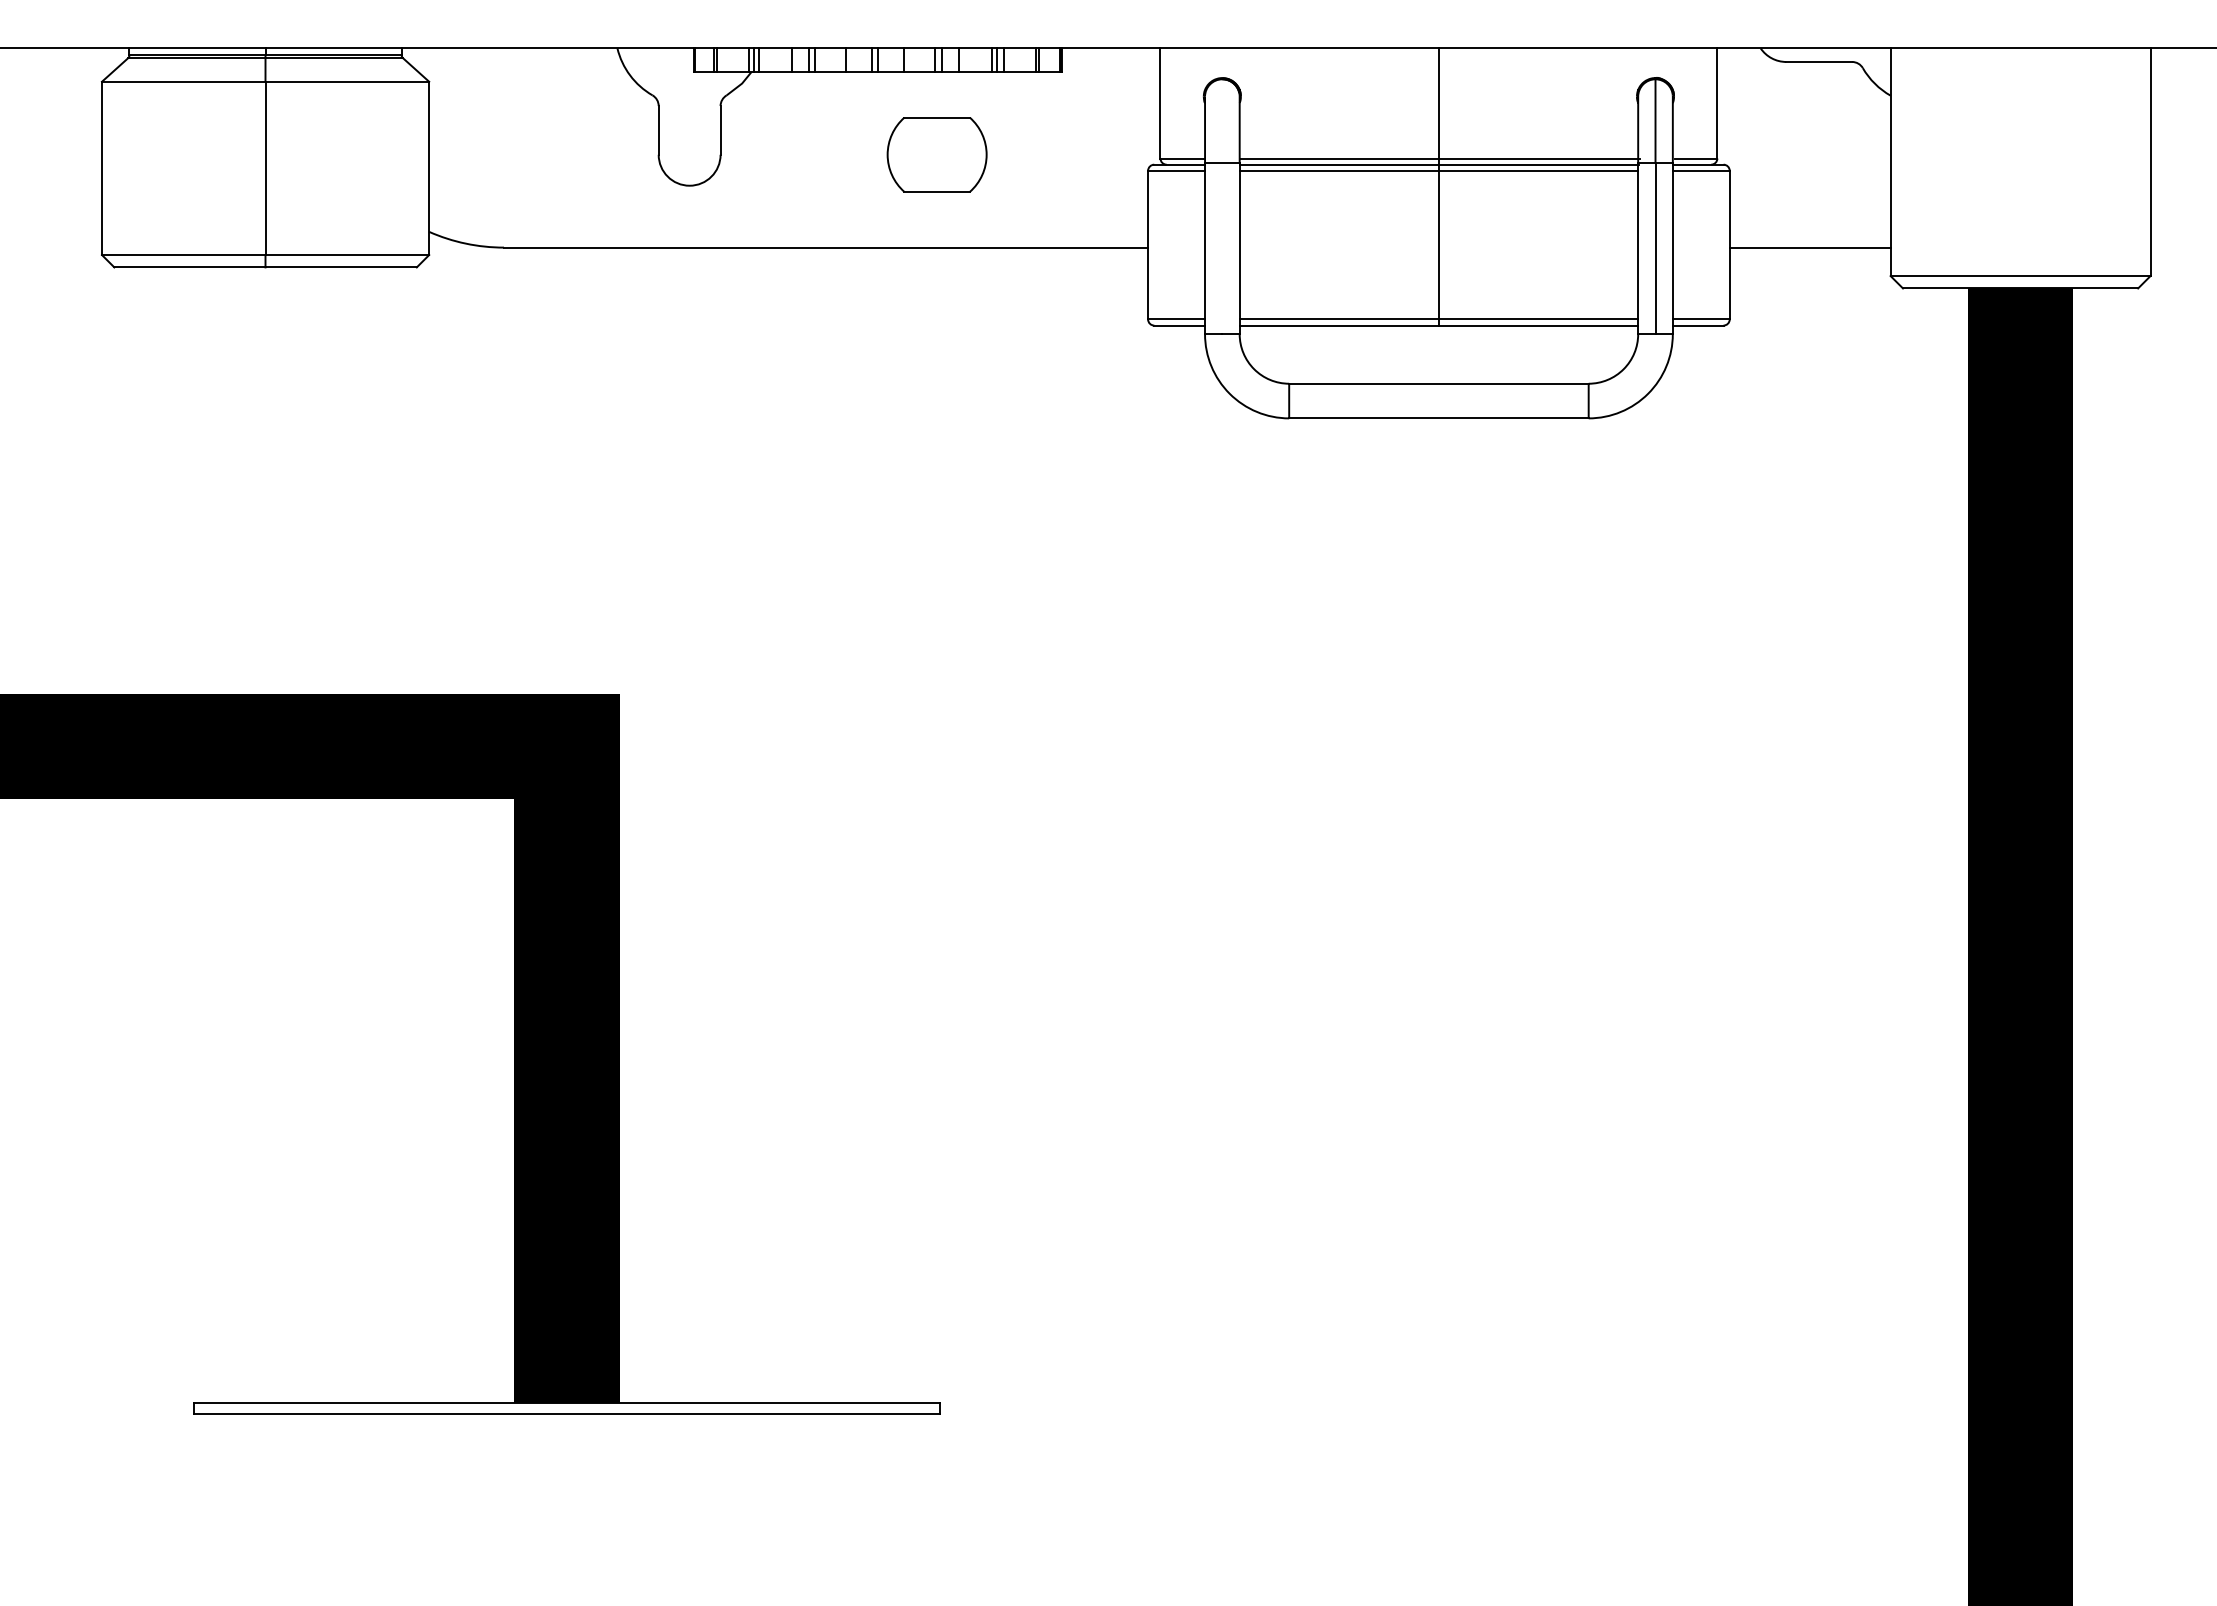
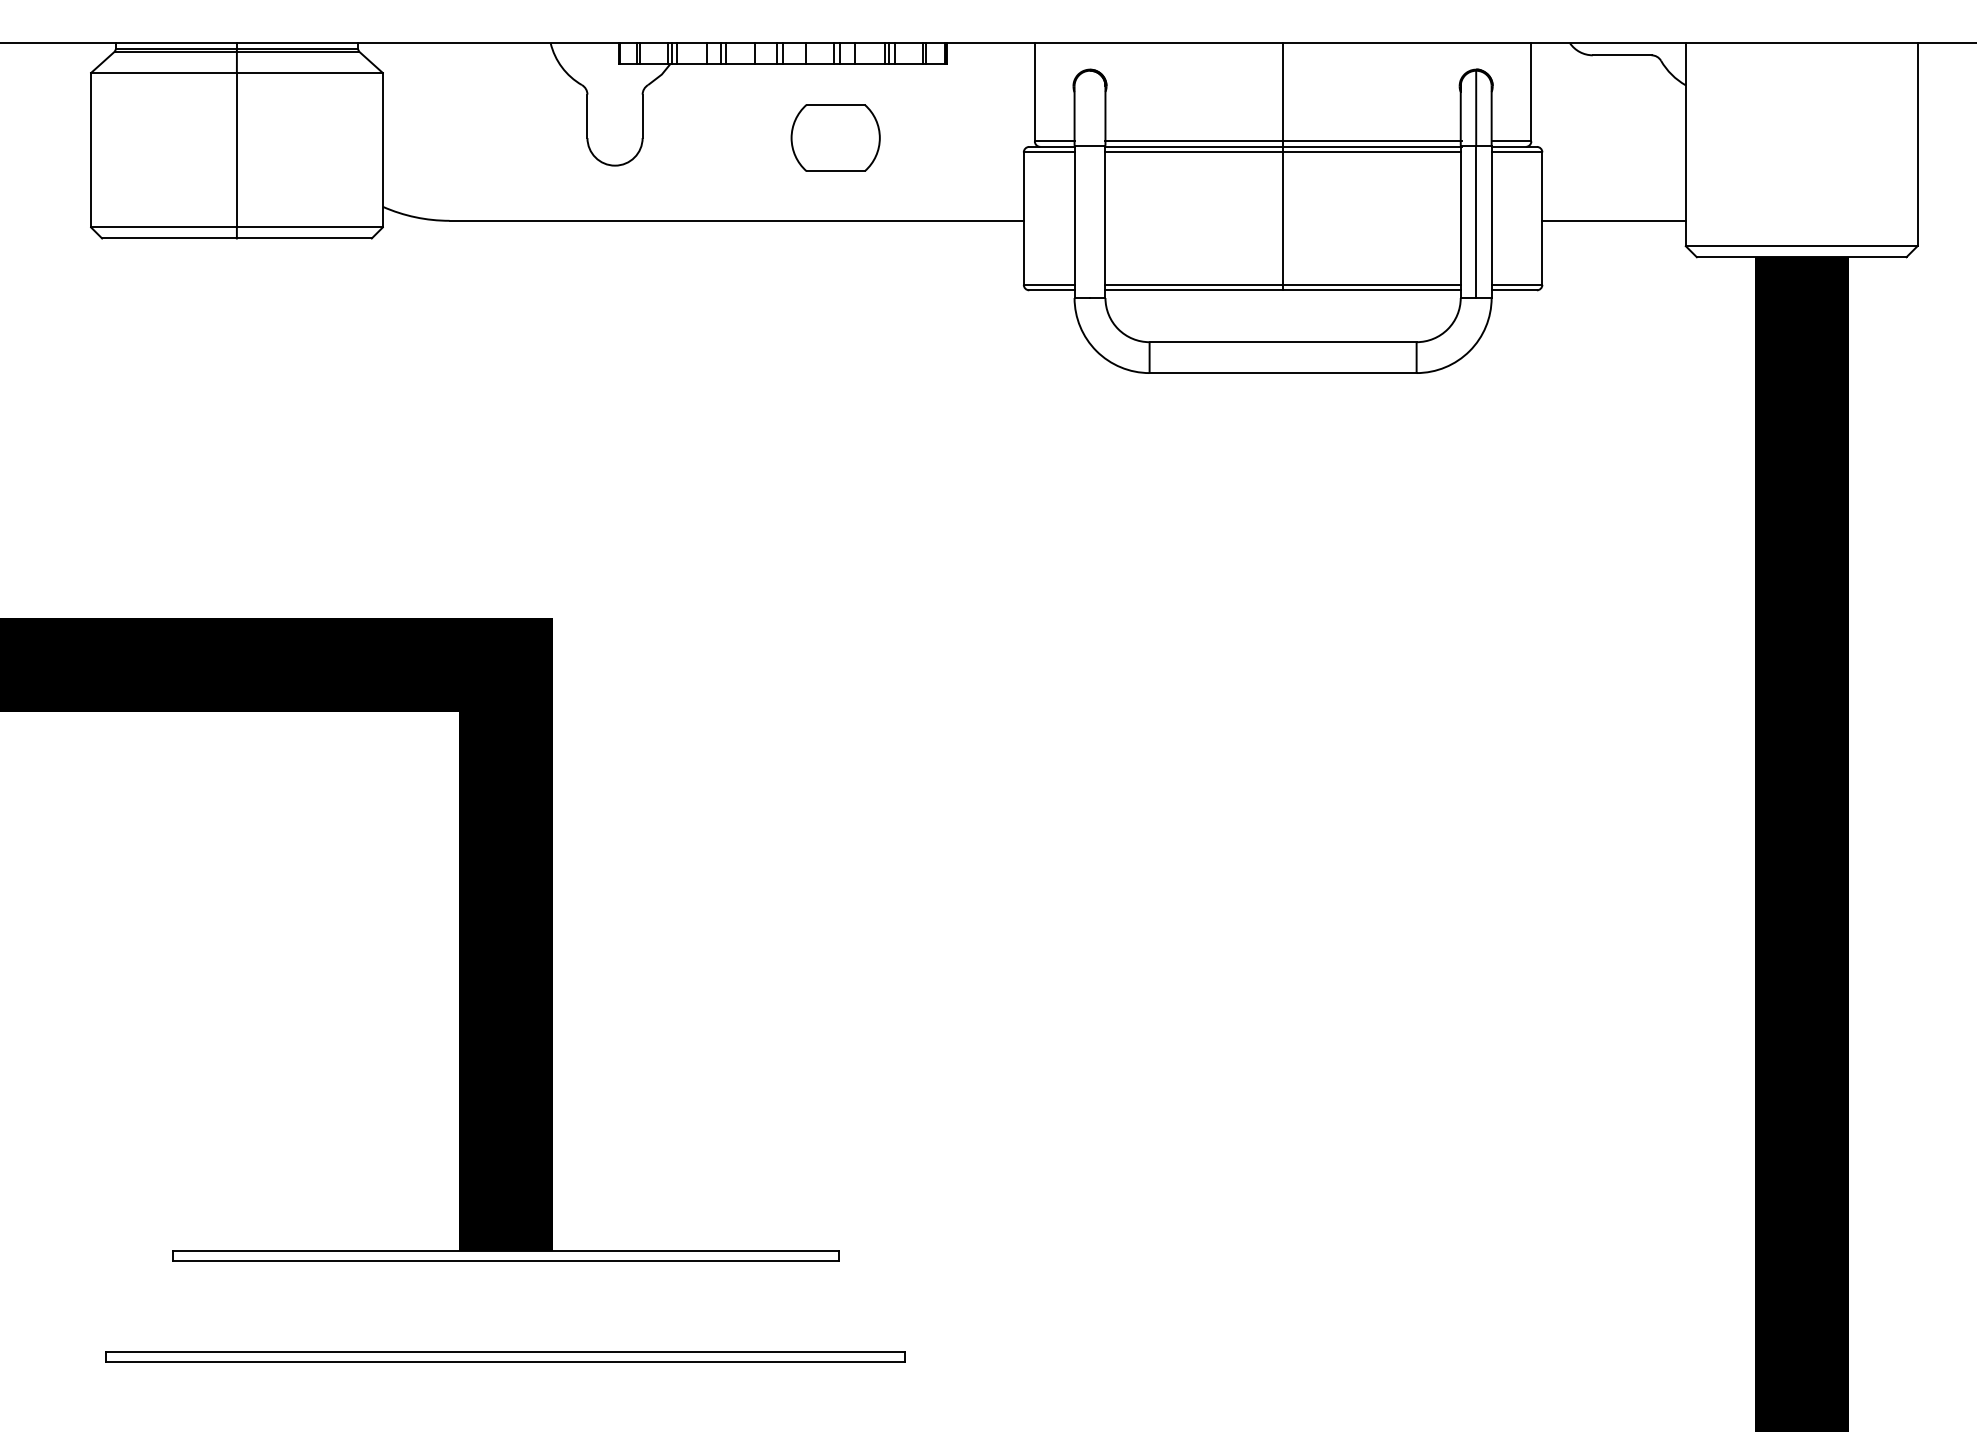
part: (566, 1521) -> (505, 1356), added

